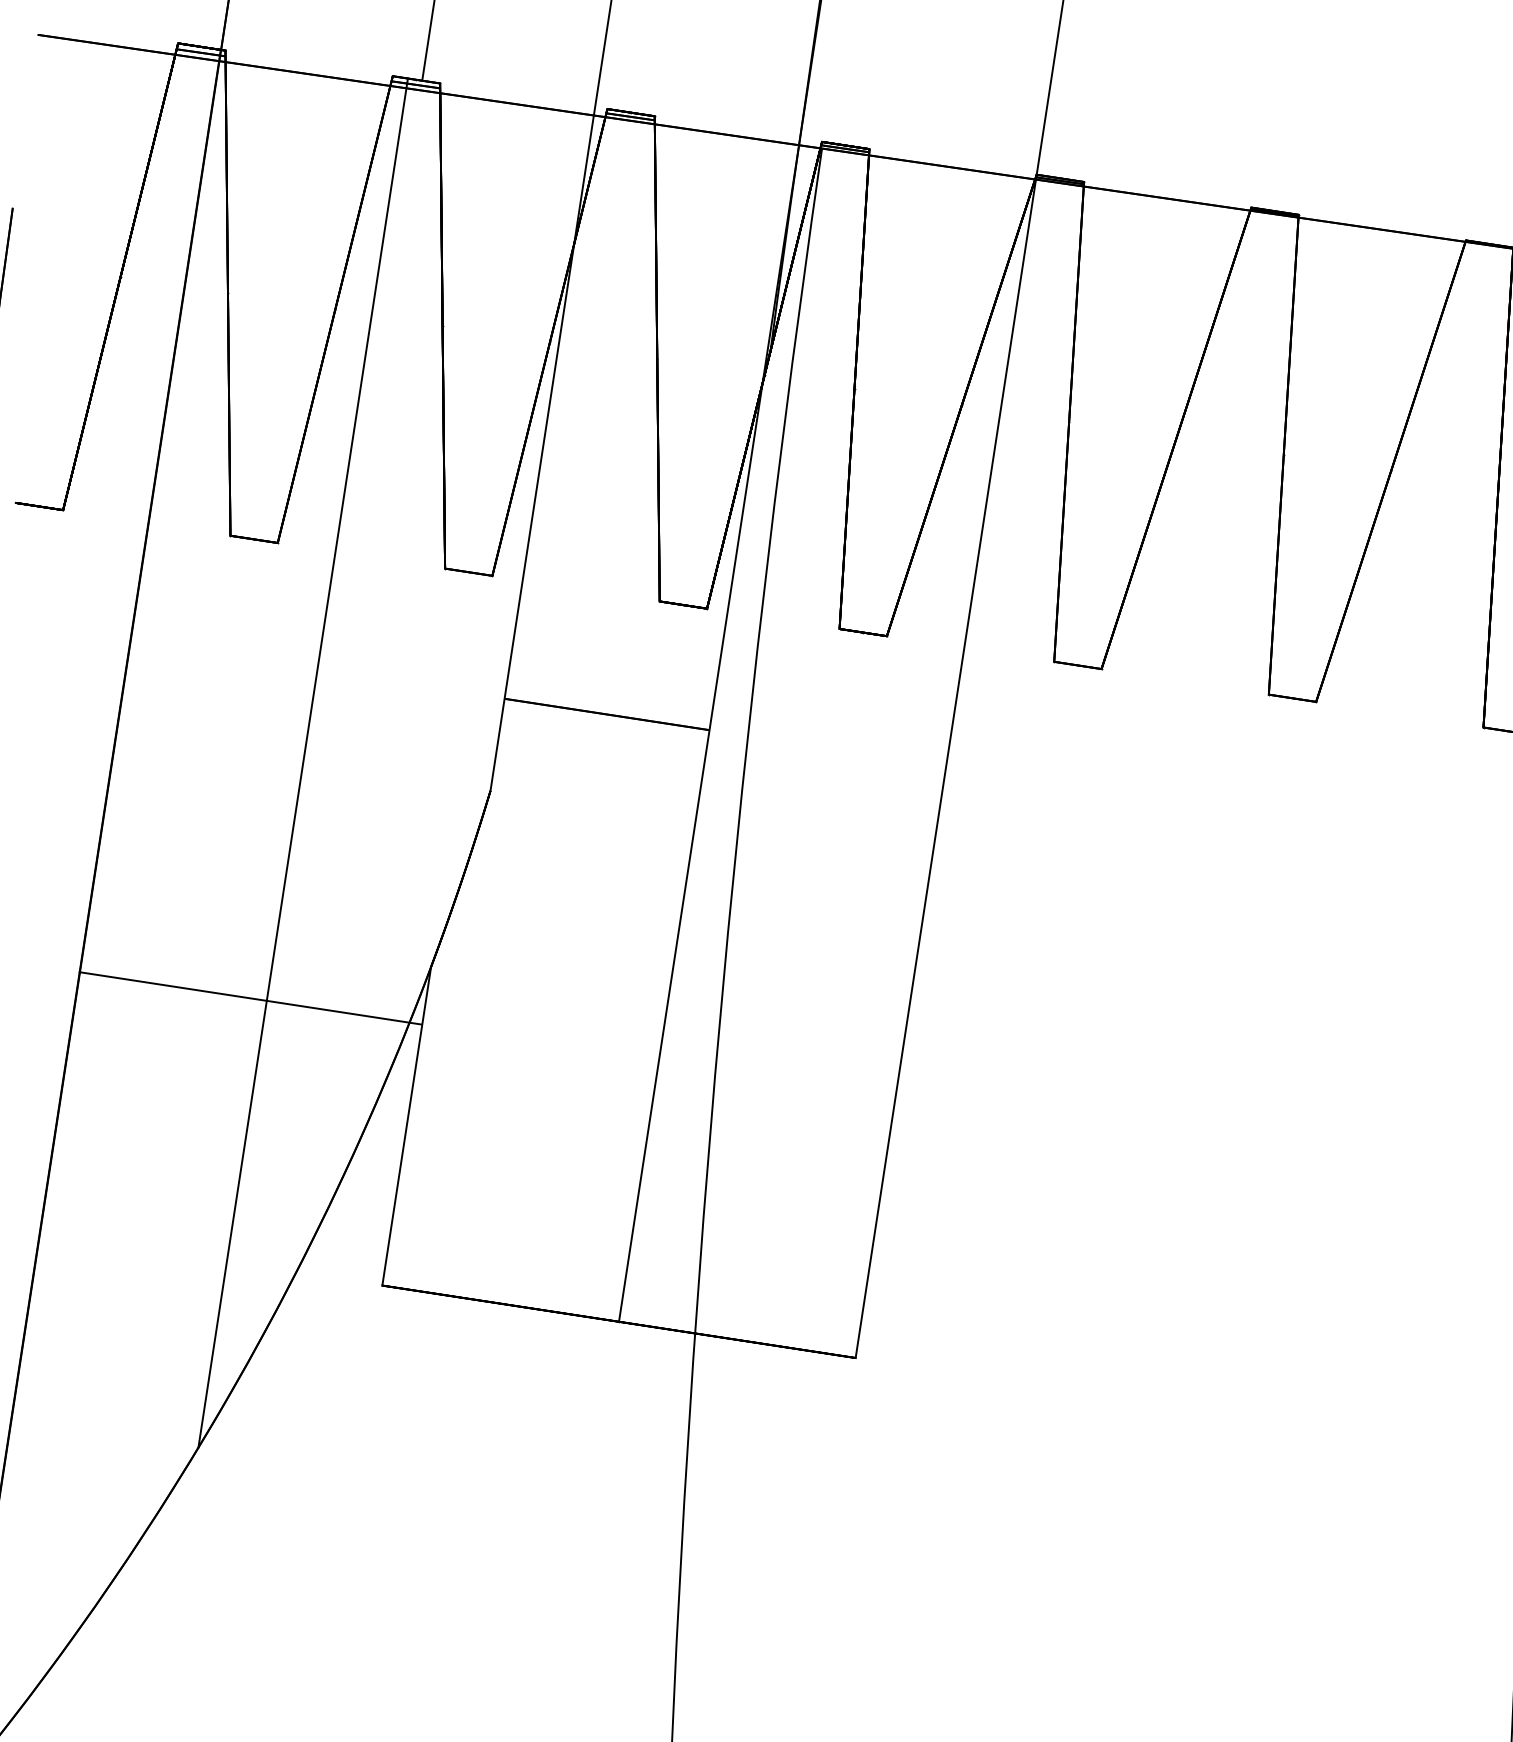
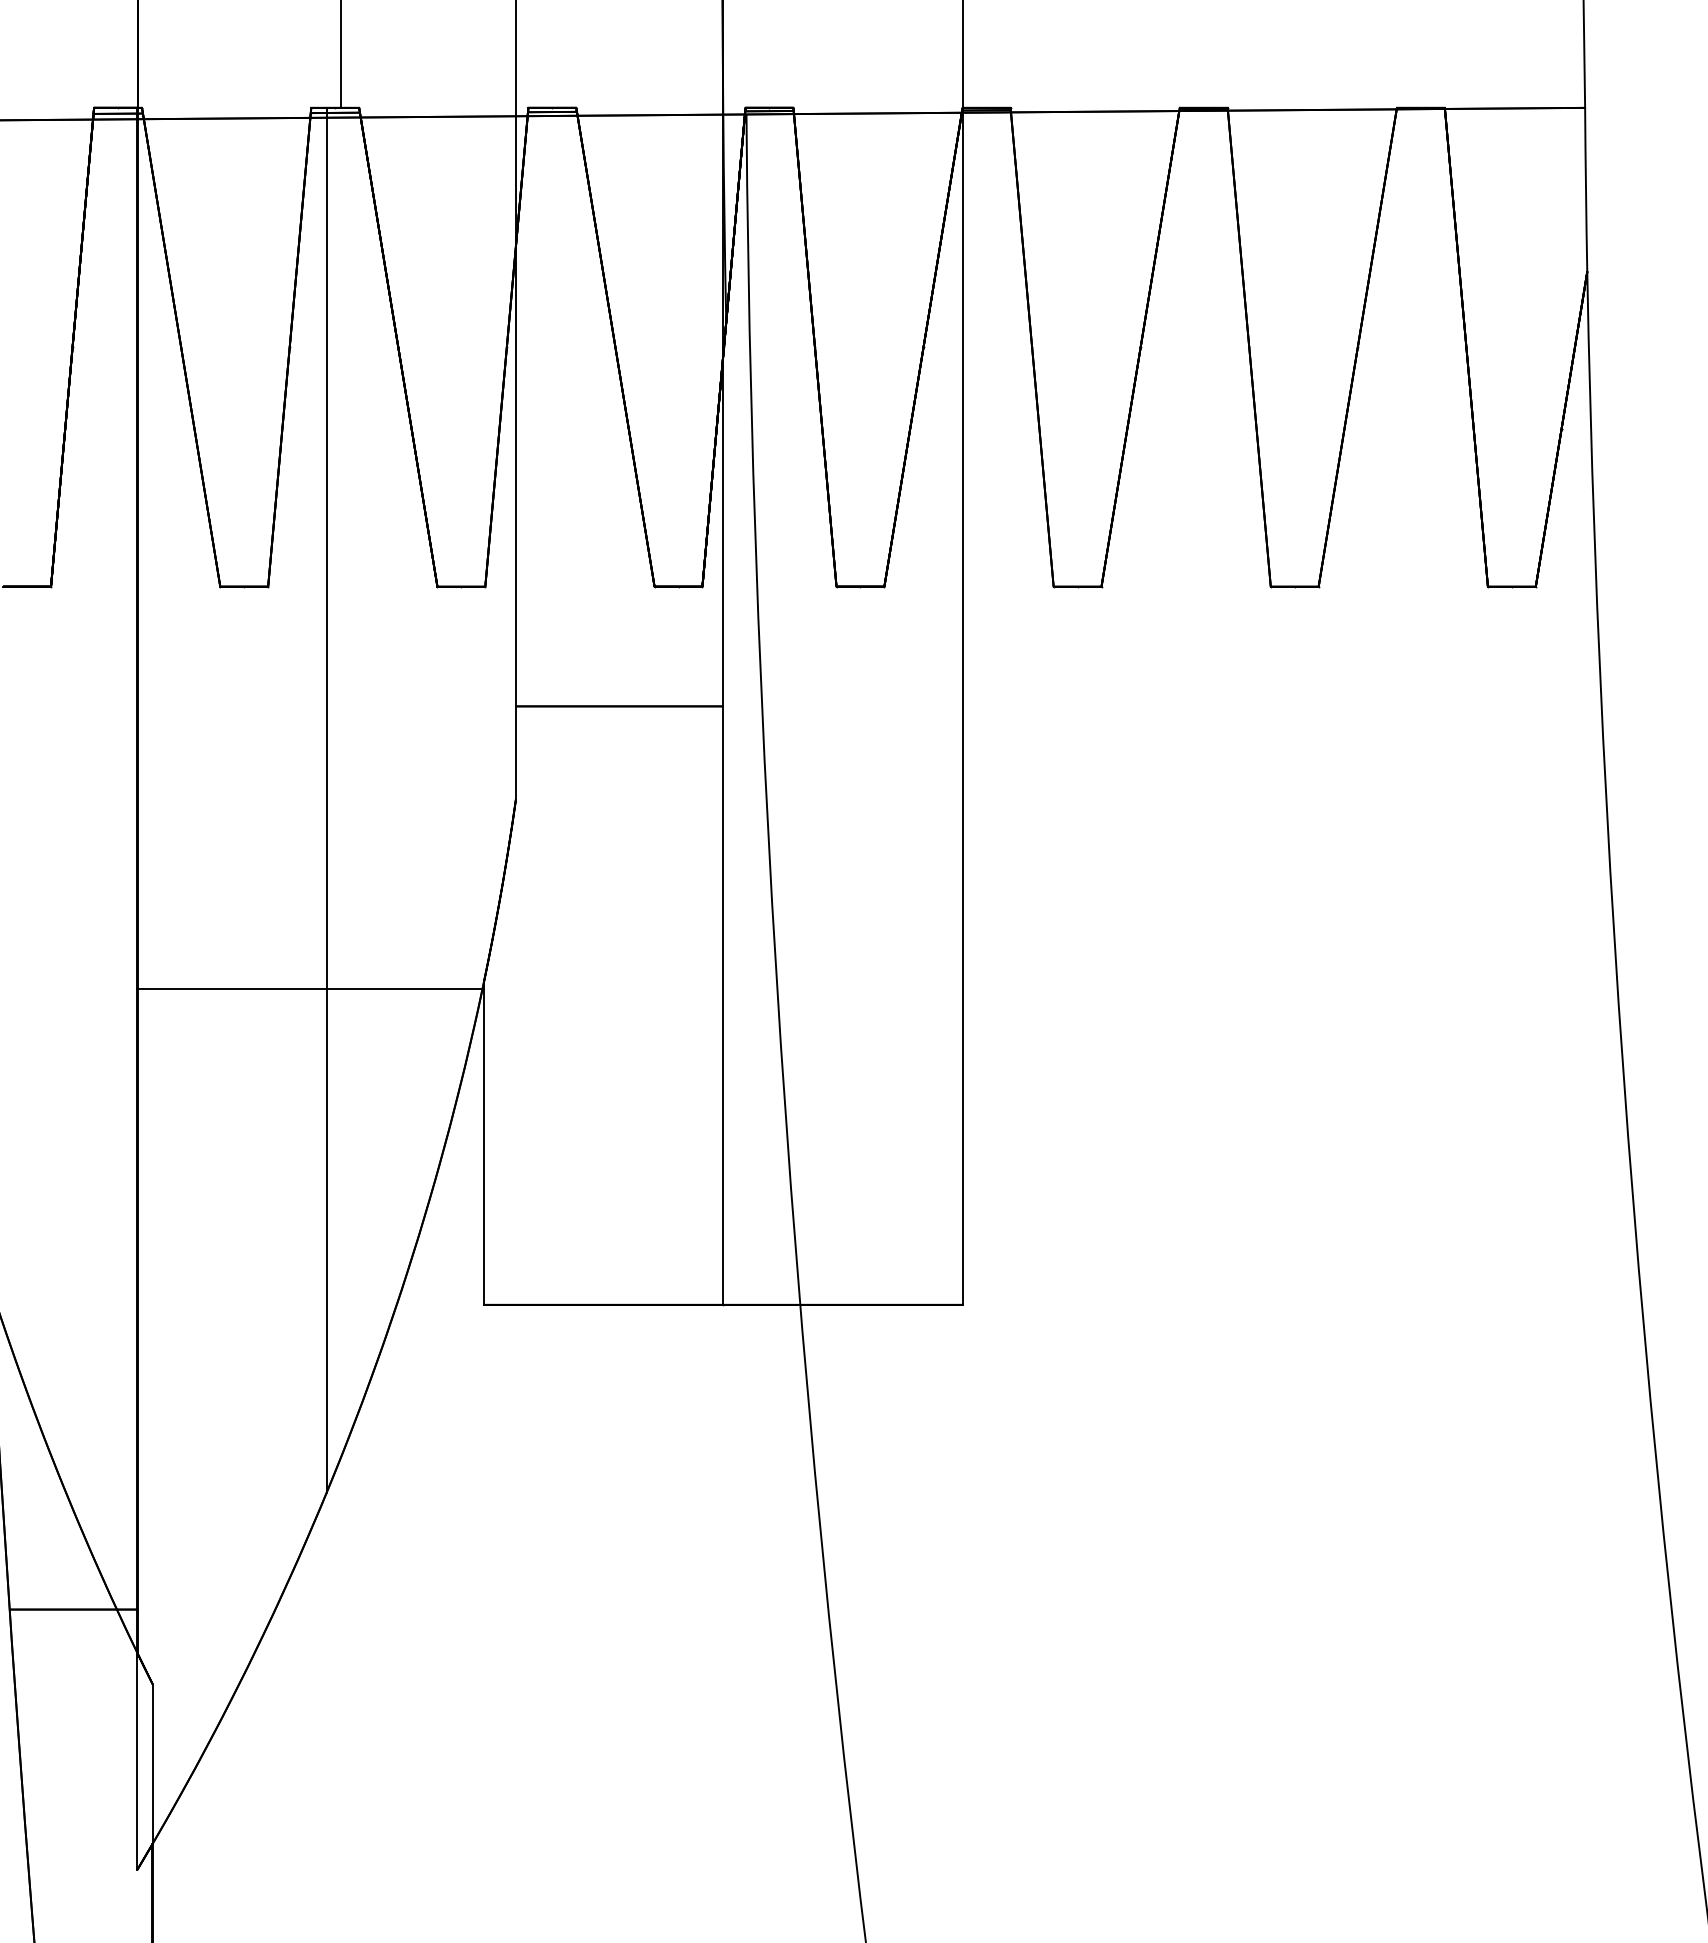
line: (249, 997) -> (309, 988), moved

